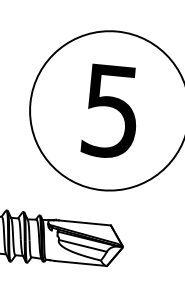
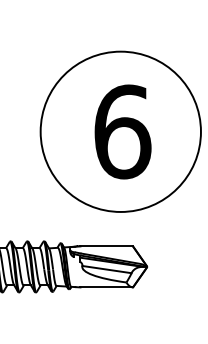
text: (111, 110) -> (122, 131), 5 -> 6

